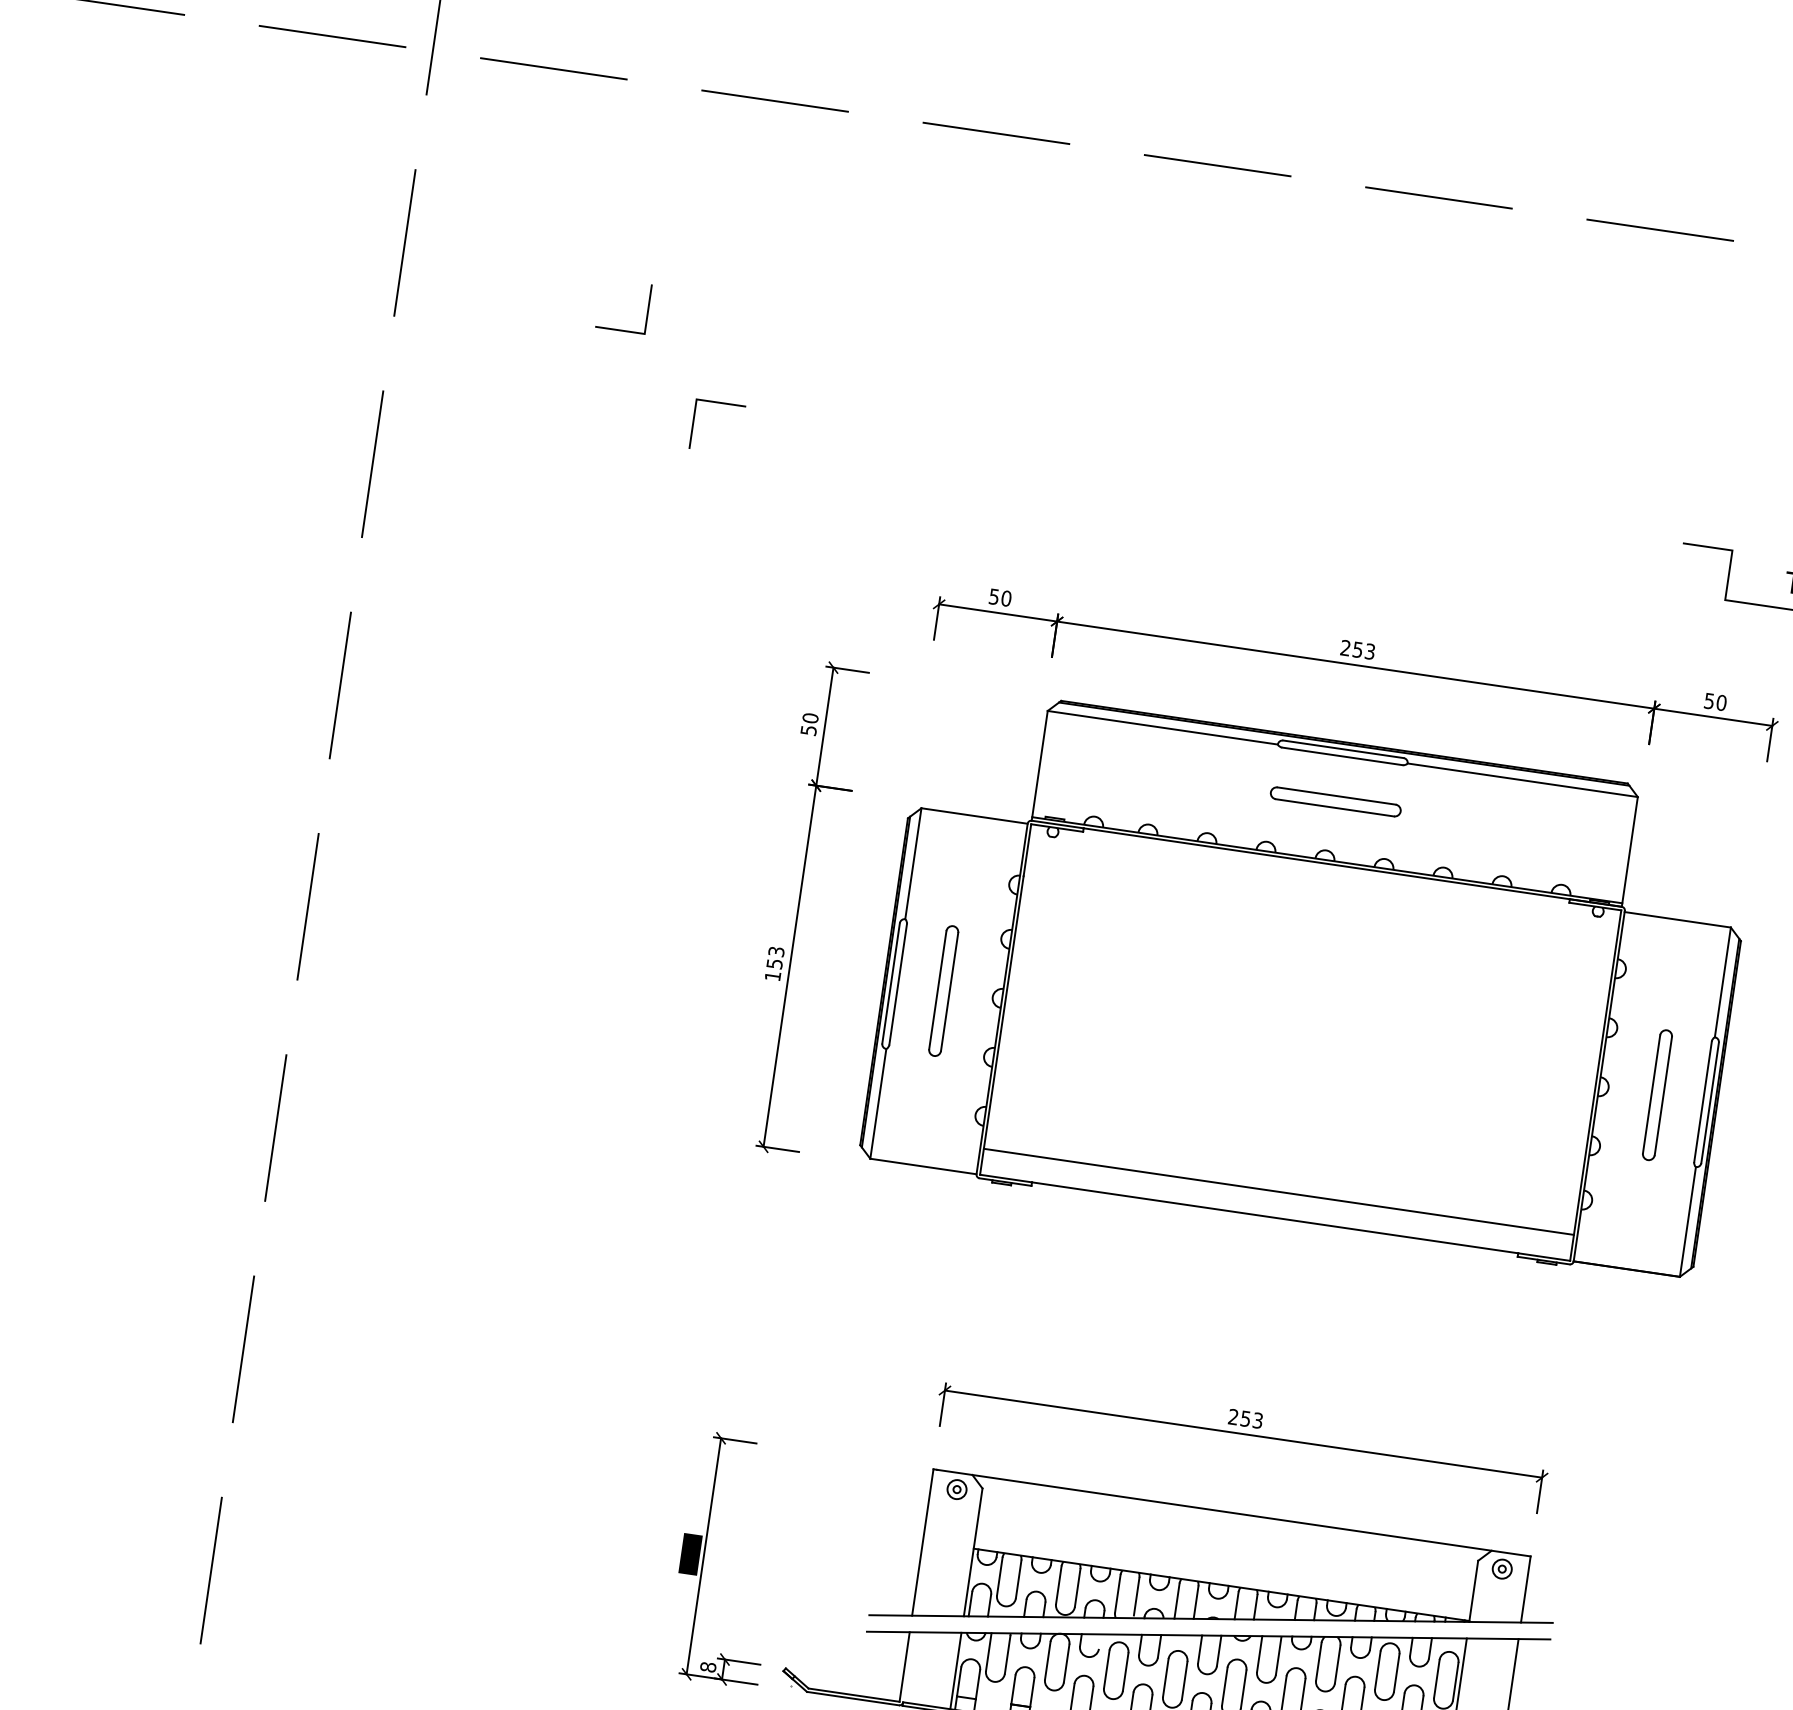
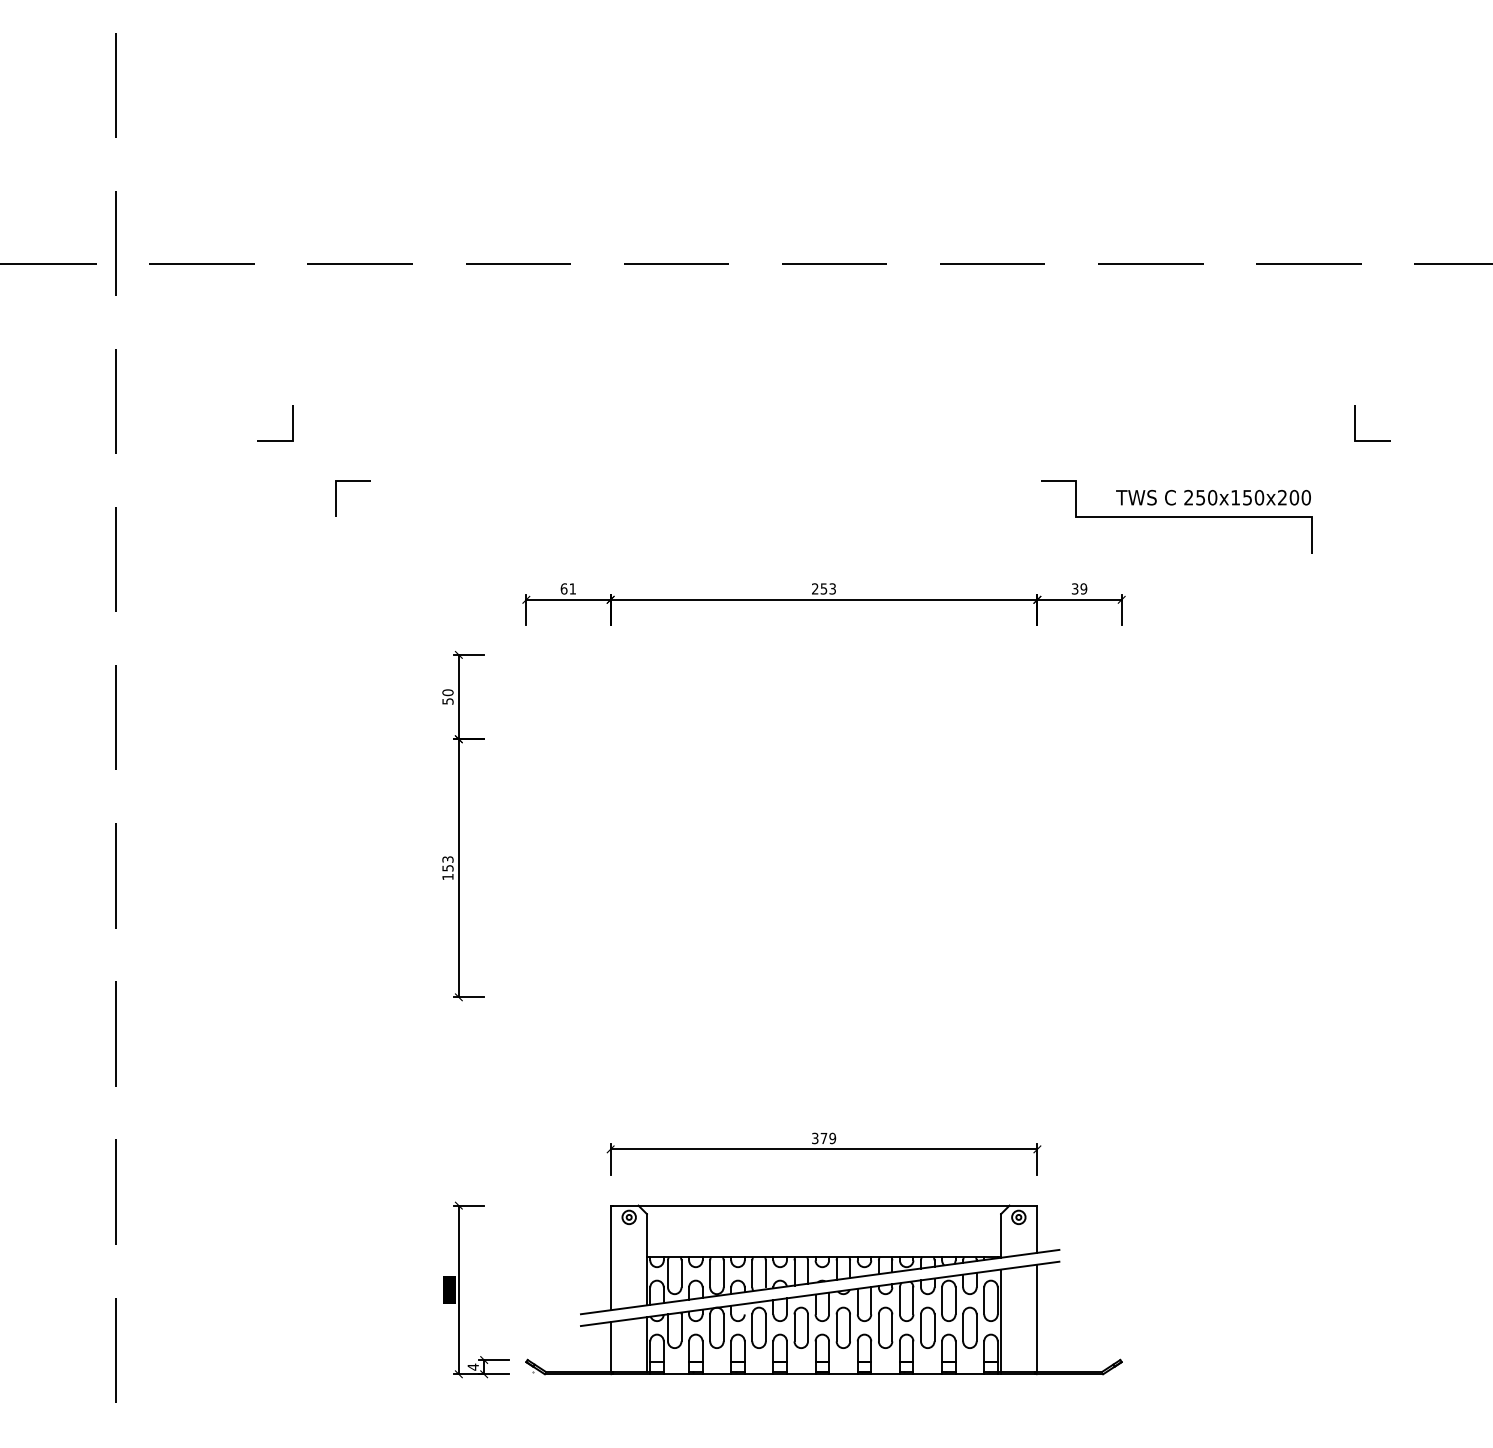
text: (1000, 597) -> (568, 588), 50 -> 61
text: (1715, 701) -> (1079, 588), 50 -> 39
part: (1308, 982) -> (823, 826), removed
text: (1246, 1419) -> (824, 1138), 253 -> 379
text: (707, 1666) -> (472, 1366), 8 -> 4

